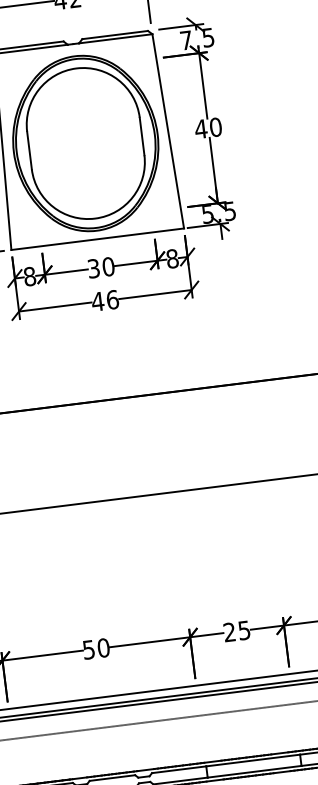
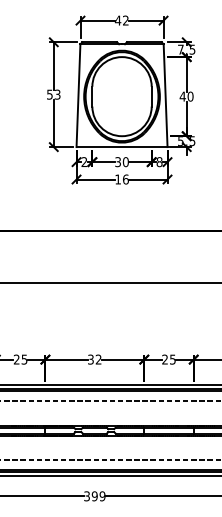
text: (30, 277) -> (84, 162), 8 -> 2
text: (96, 301) -> (117, 179), 46 -> 16
text: (95, 648) -> (94, 359), 50 -> 32

